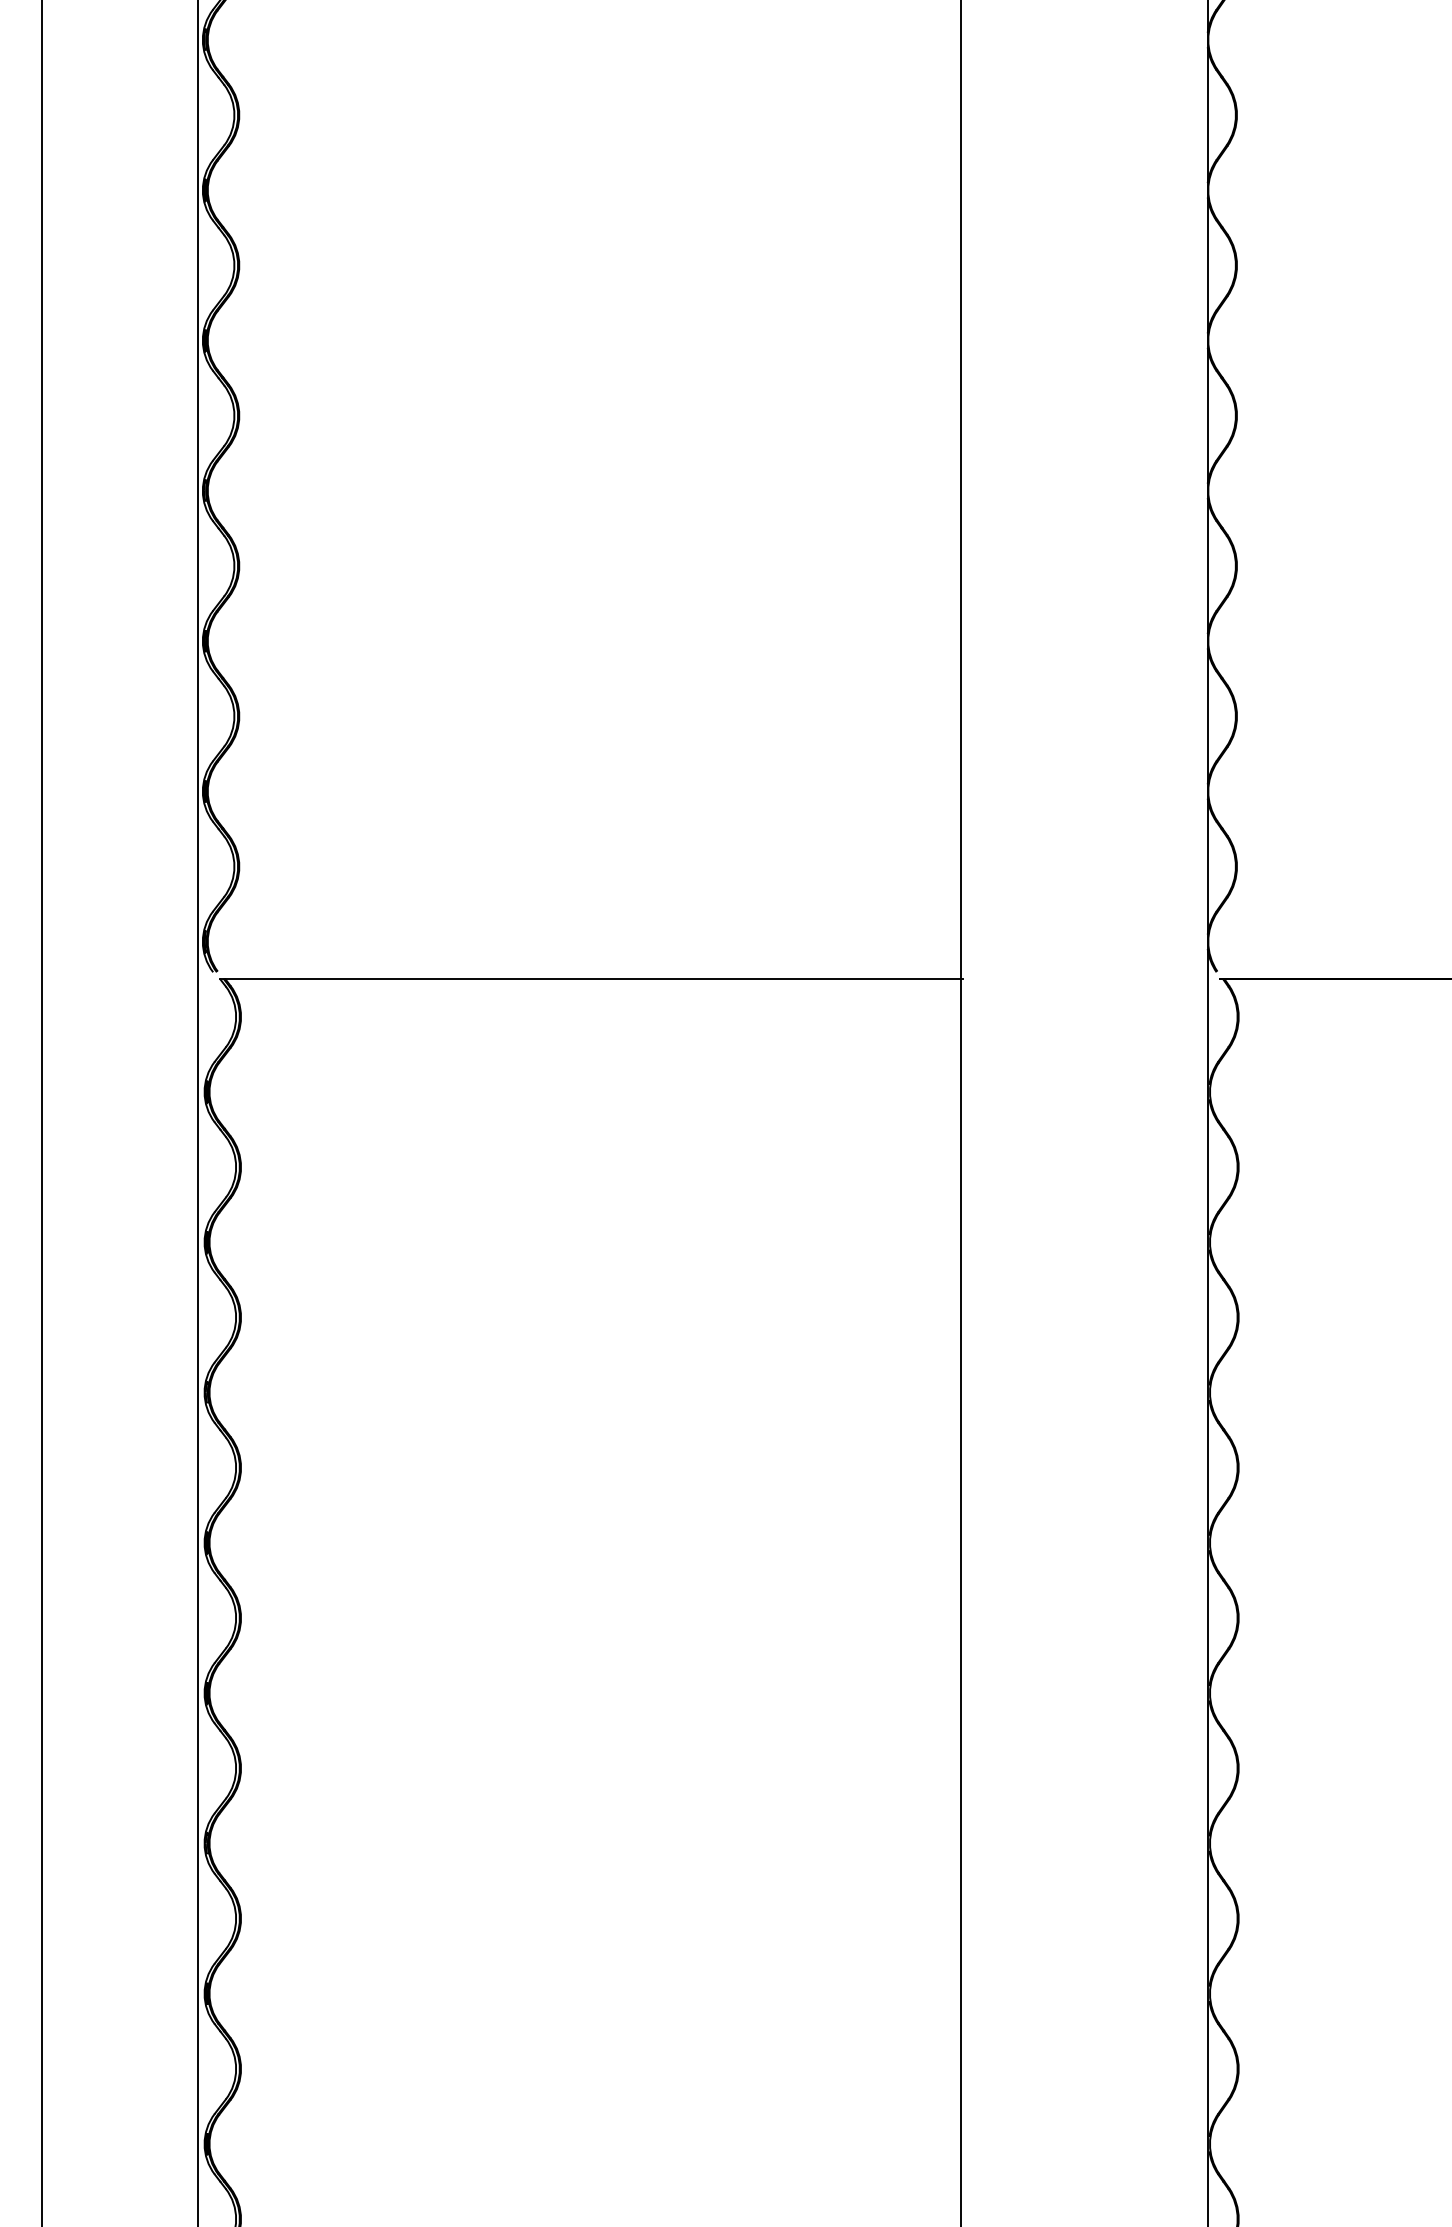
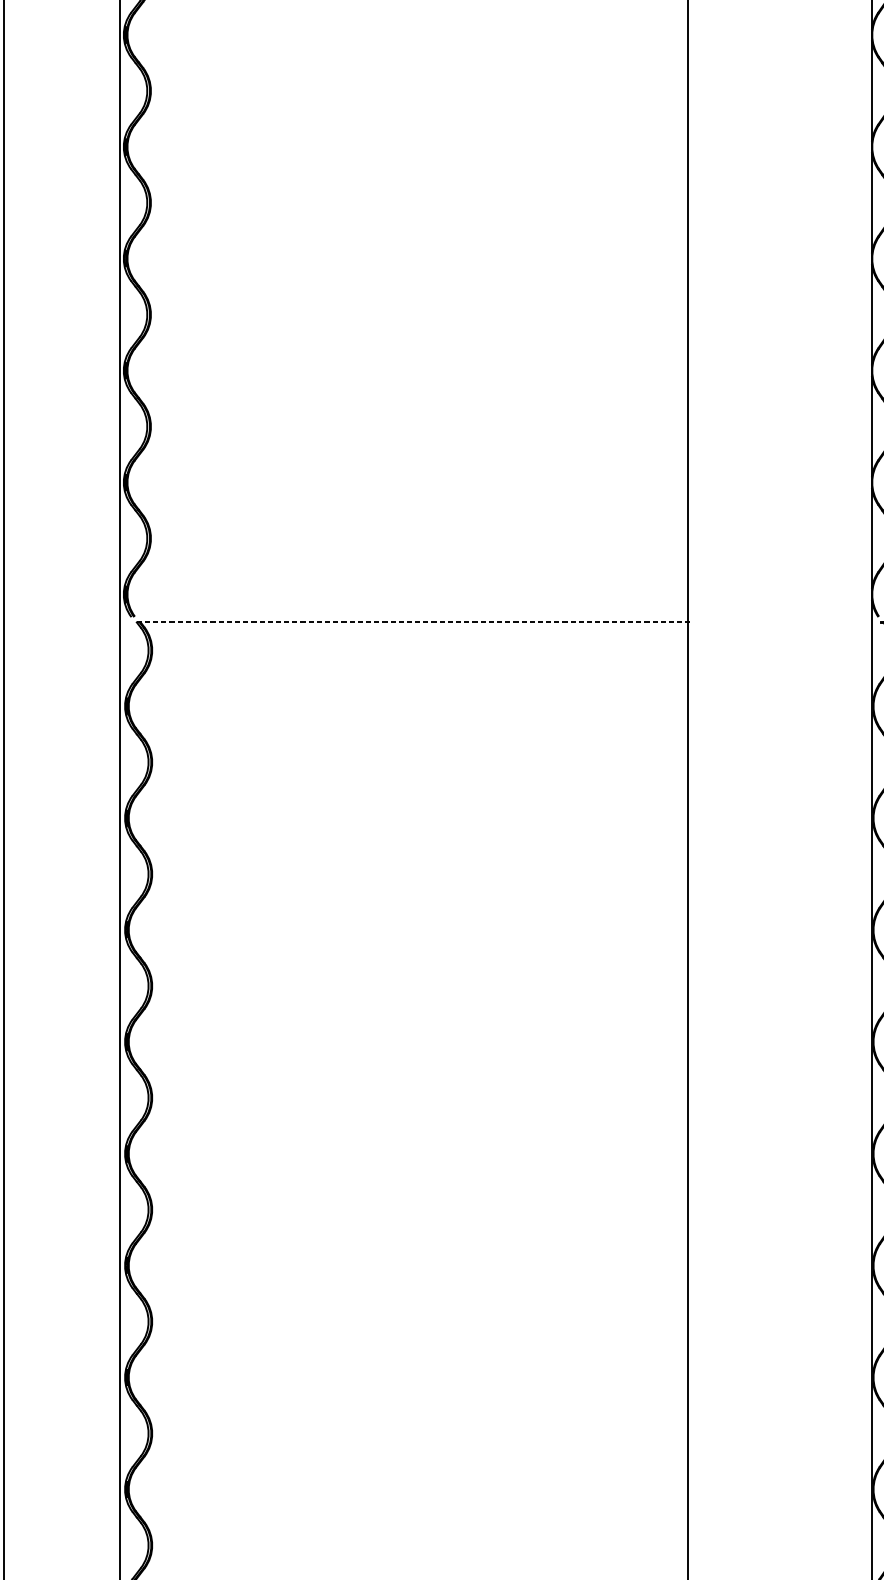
line: (592, 979) -> (413, 622), solid -> dashed

